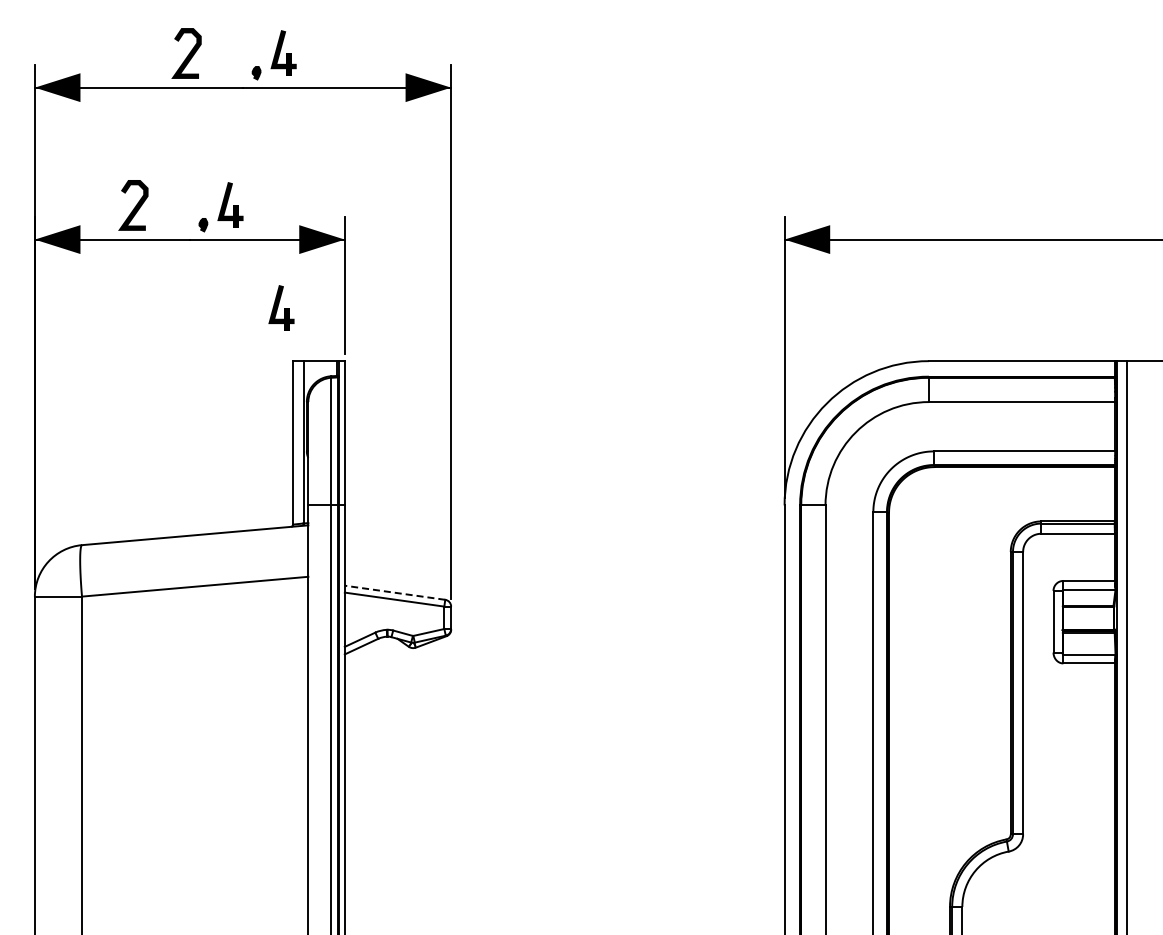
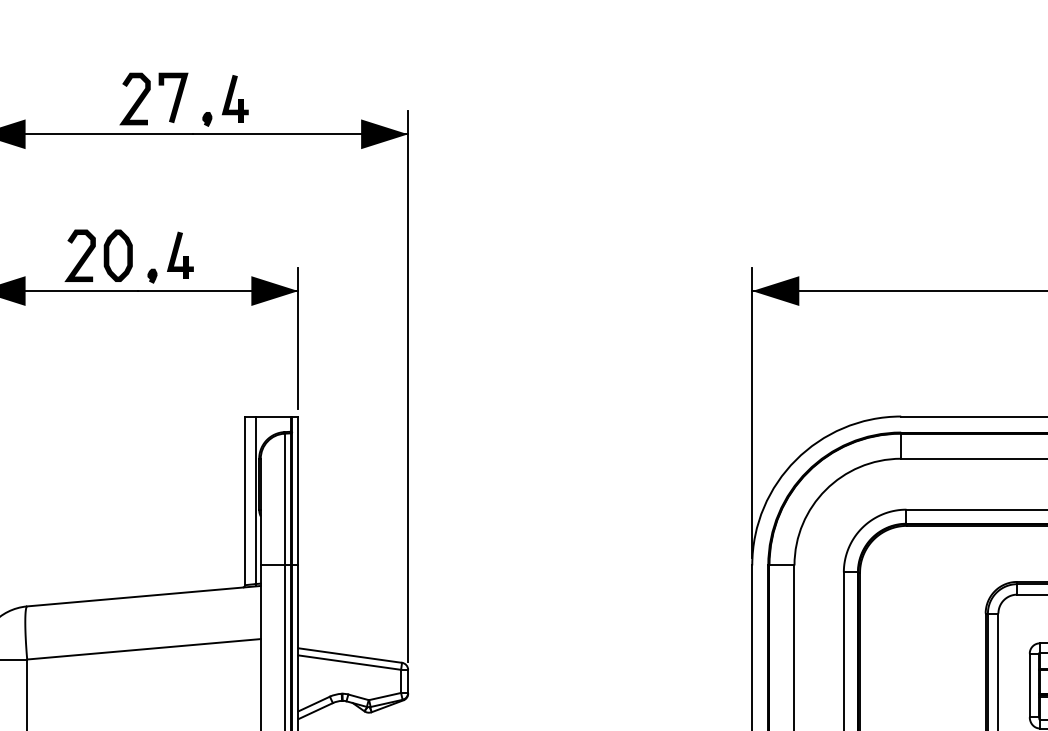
line: (225, 53) -> (175, 99), added
part: (170, 205) -> (118, 255), added
part: (281, 307) -> (233, 361), removed
line: (395, 592) -> (350, 655), dashed -> solid

